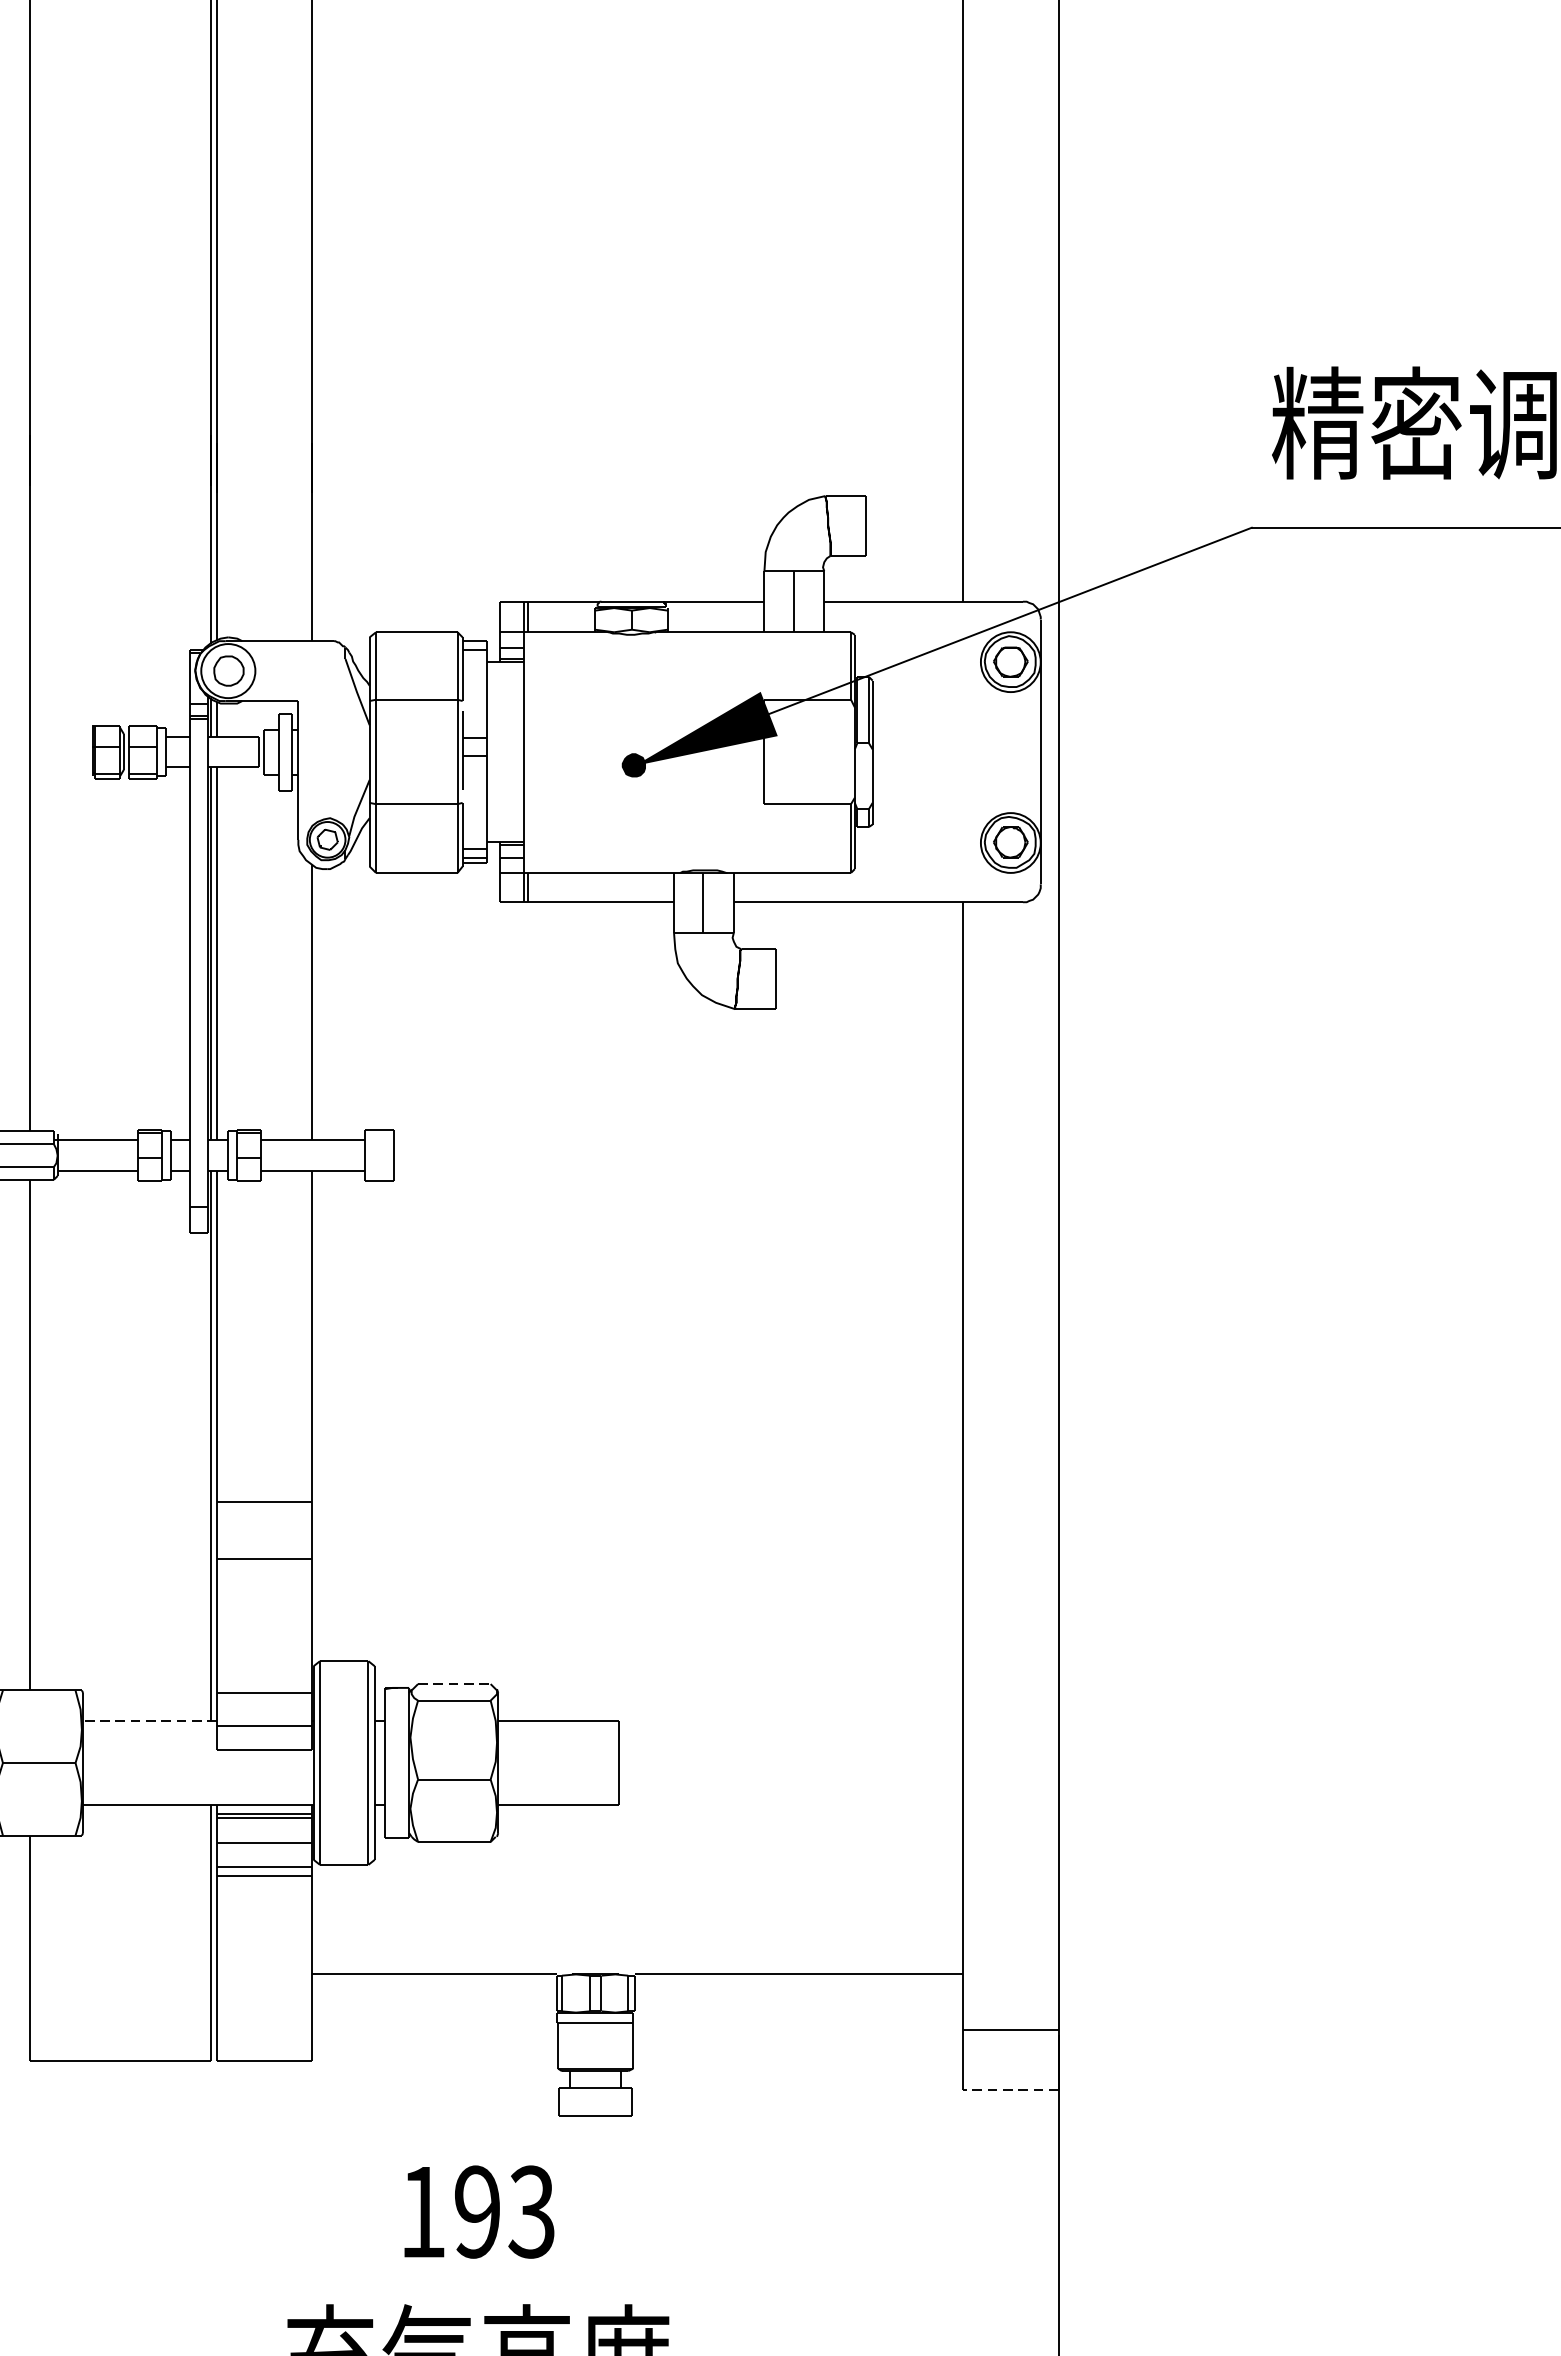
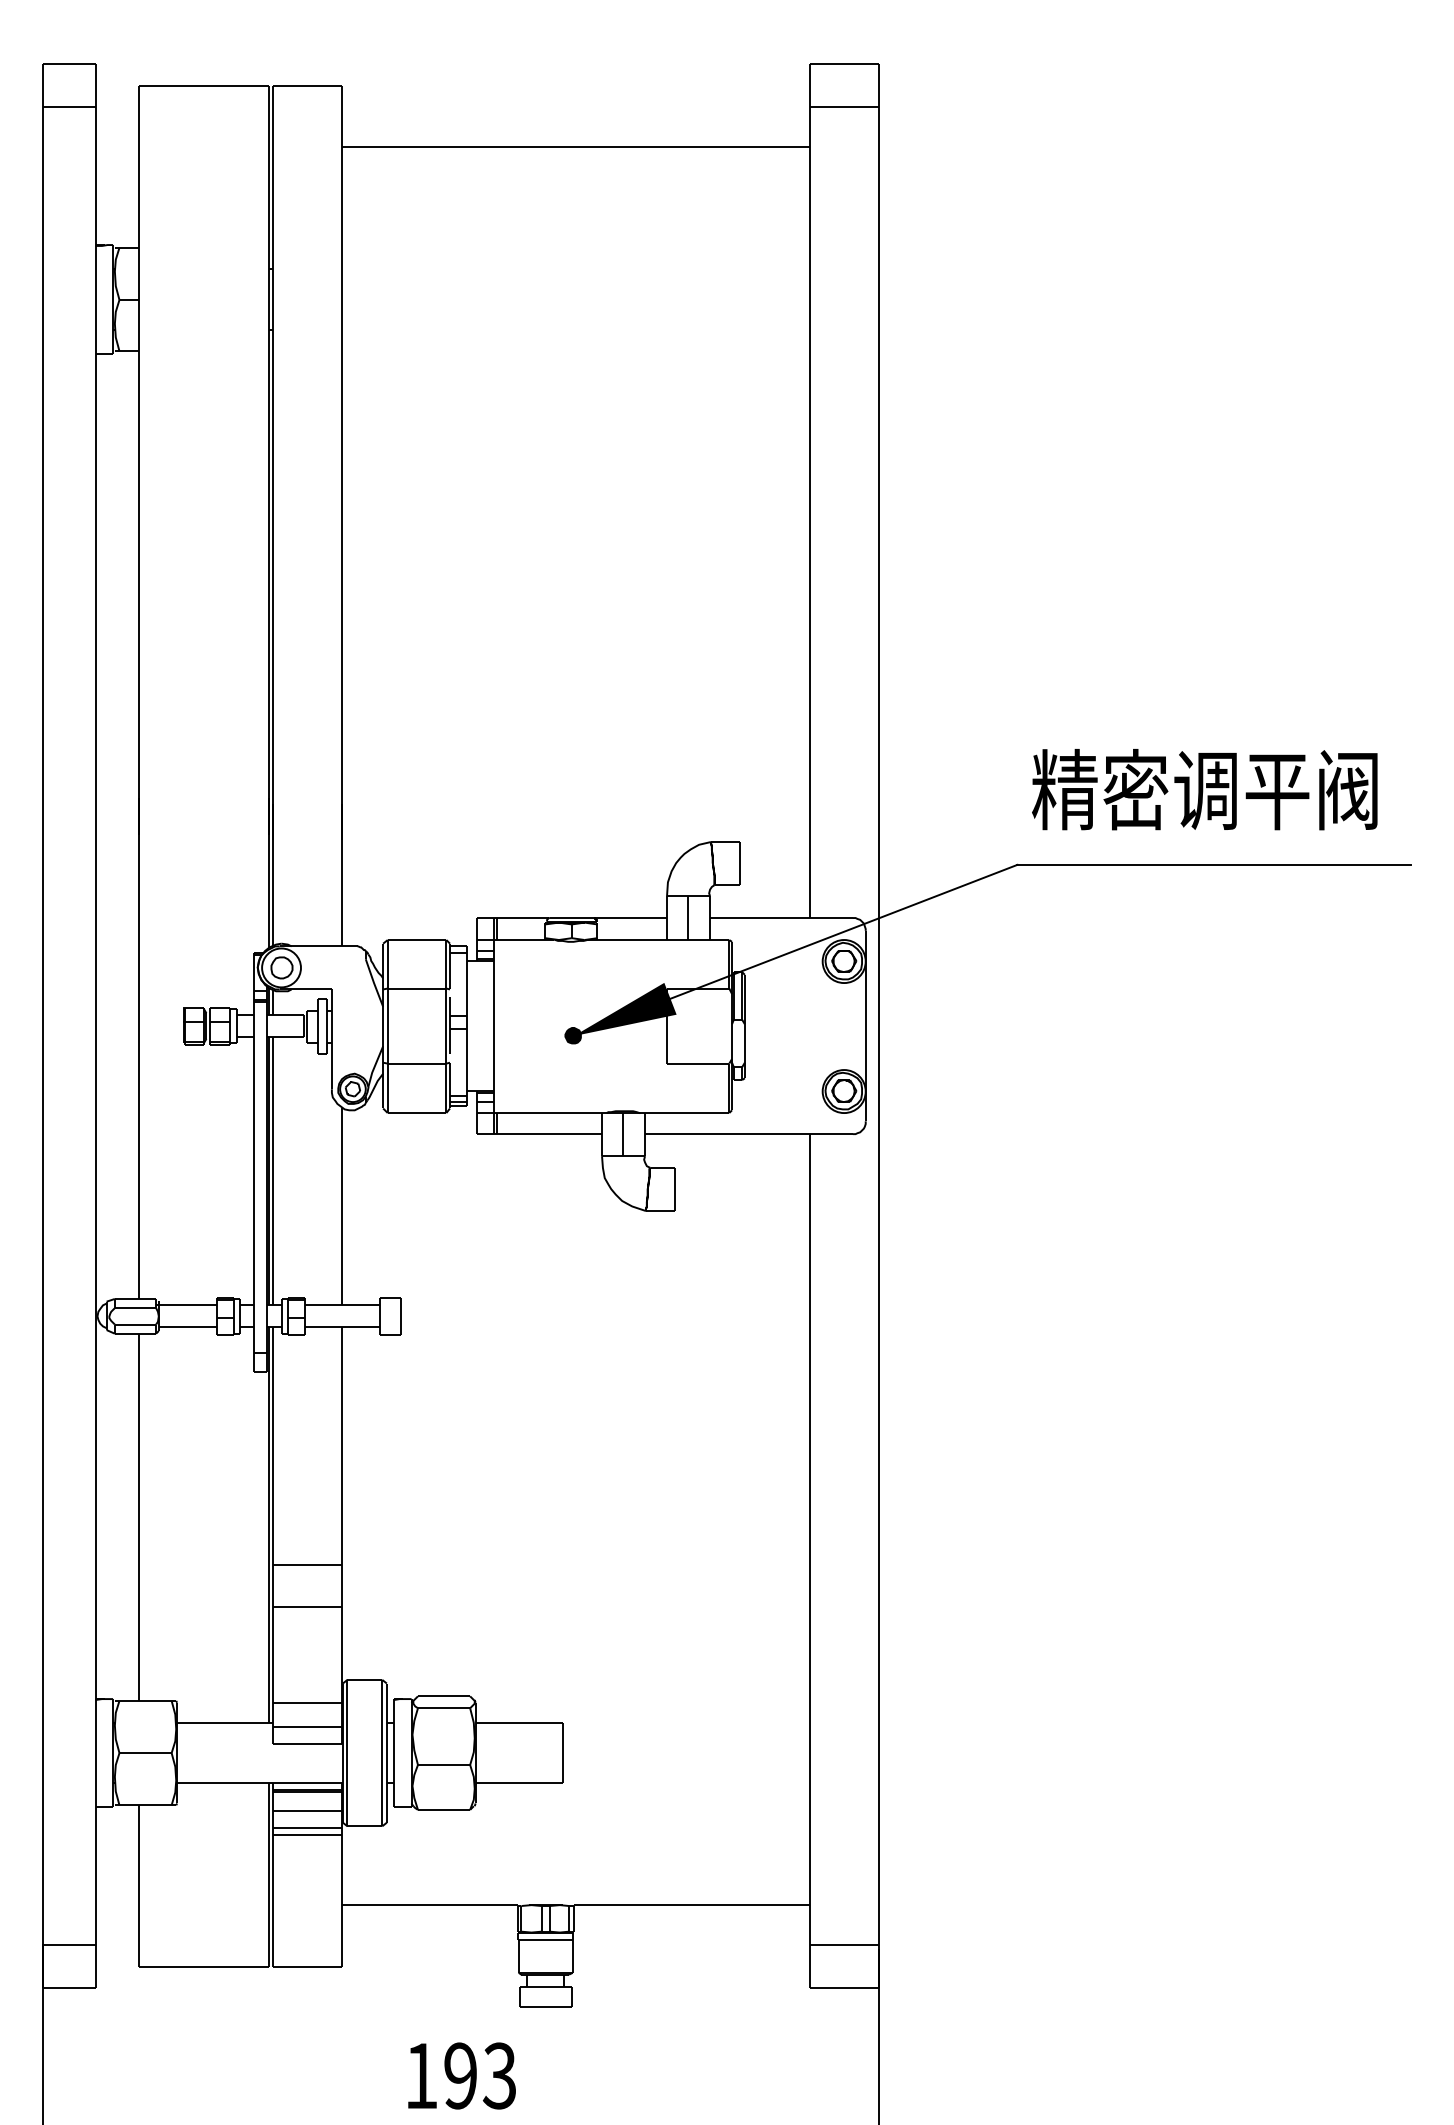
line: (454, 1684) -> (444, 1696), dashed -> solid
line: (149, 1720) -> (224, 1722), dashed -> solid
line: (1009, 2090) -> (843, 1988), dashed -> solid

